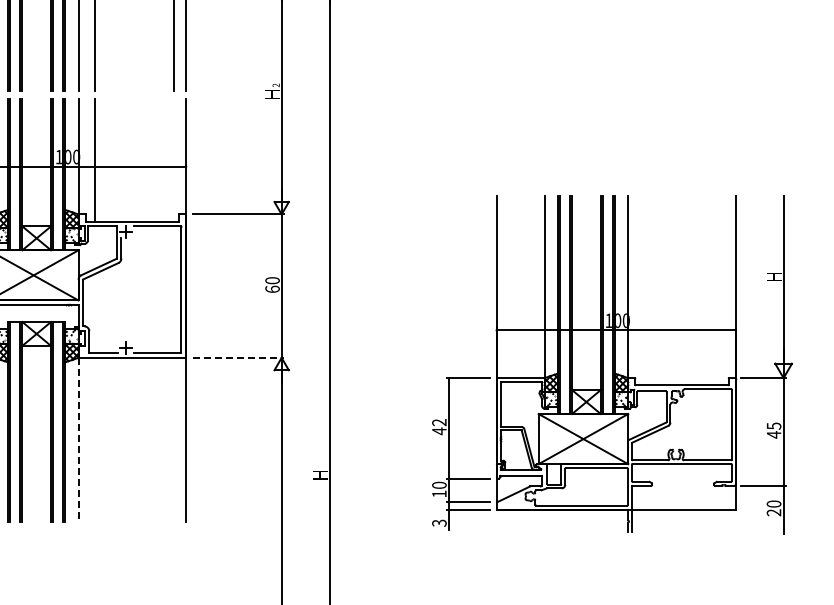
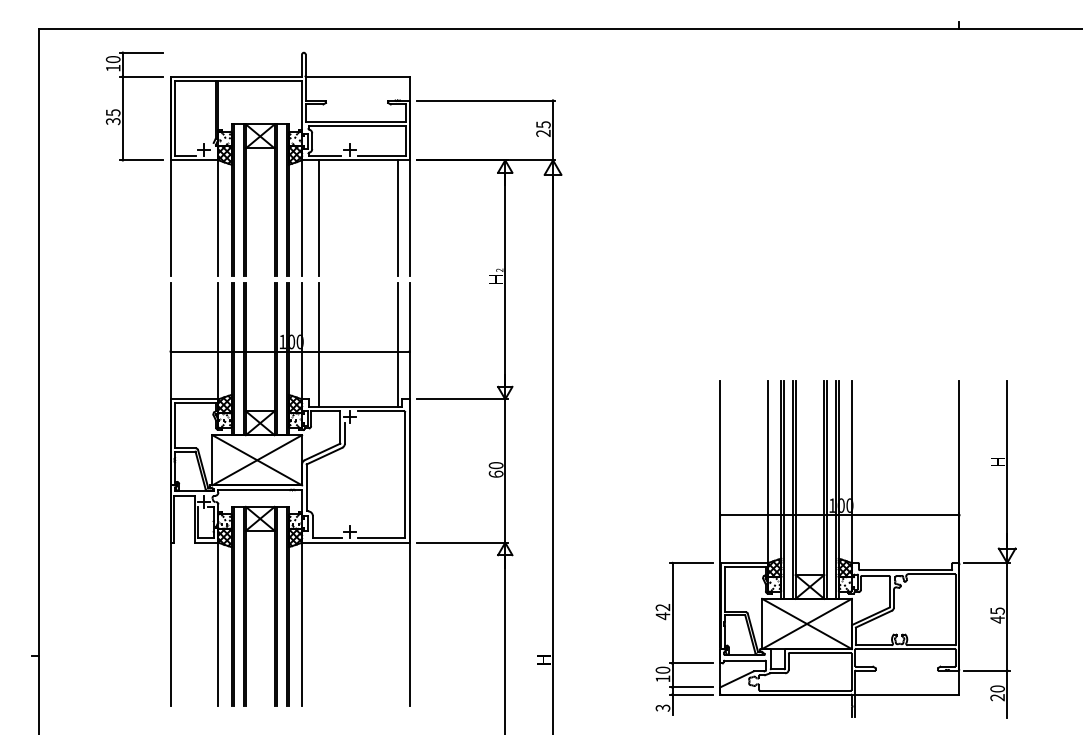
line: (173, 159) -> (397, 344), added
line: (238, 357) -> (462, 542), dashed -> solid
line: (78, 439) -> (302, 624), dashed -> solid

